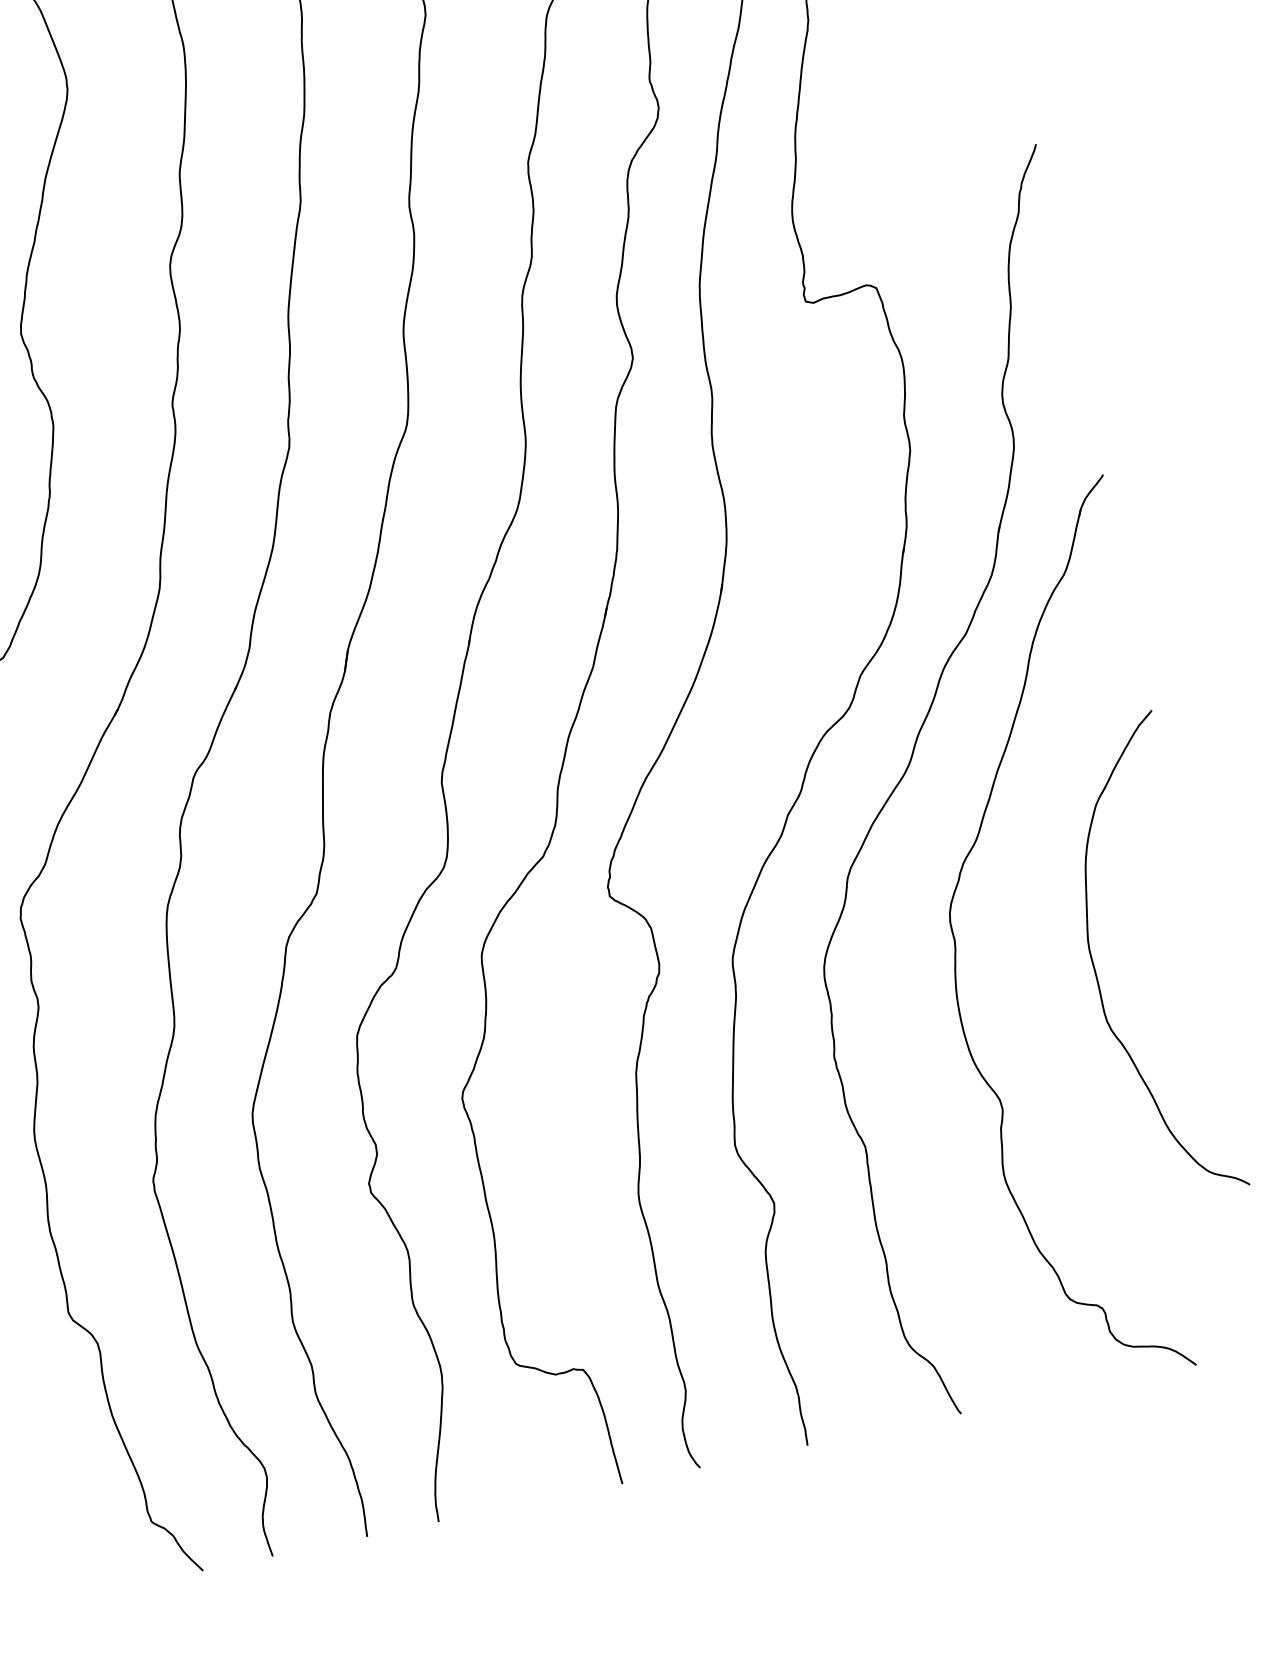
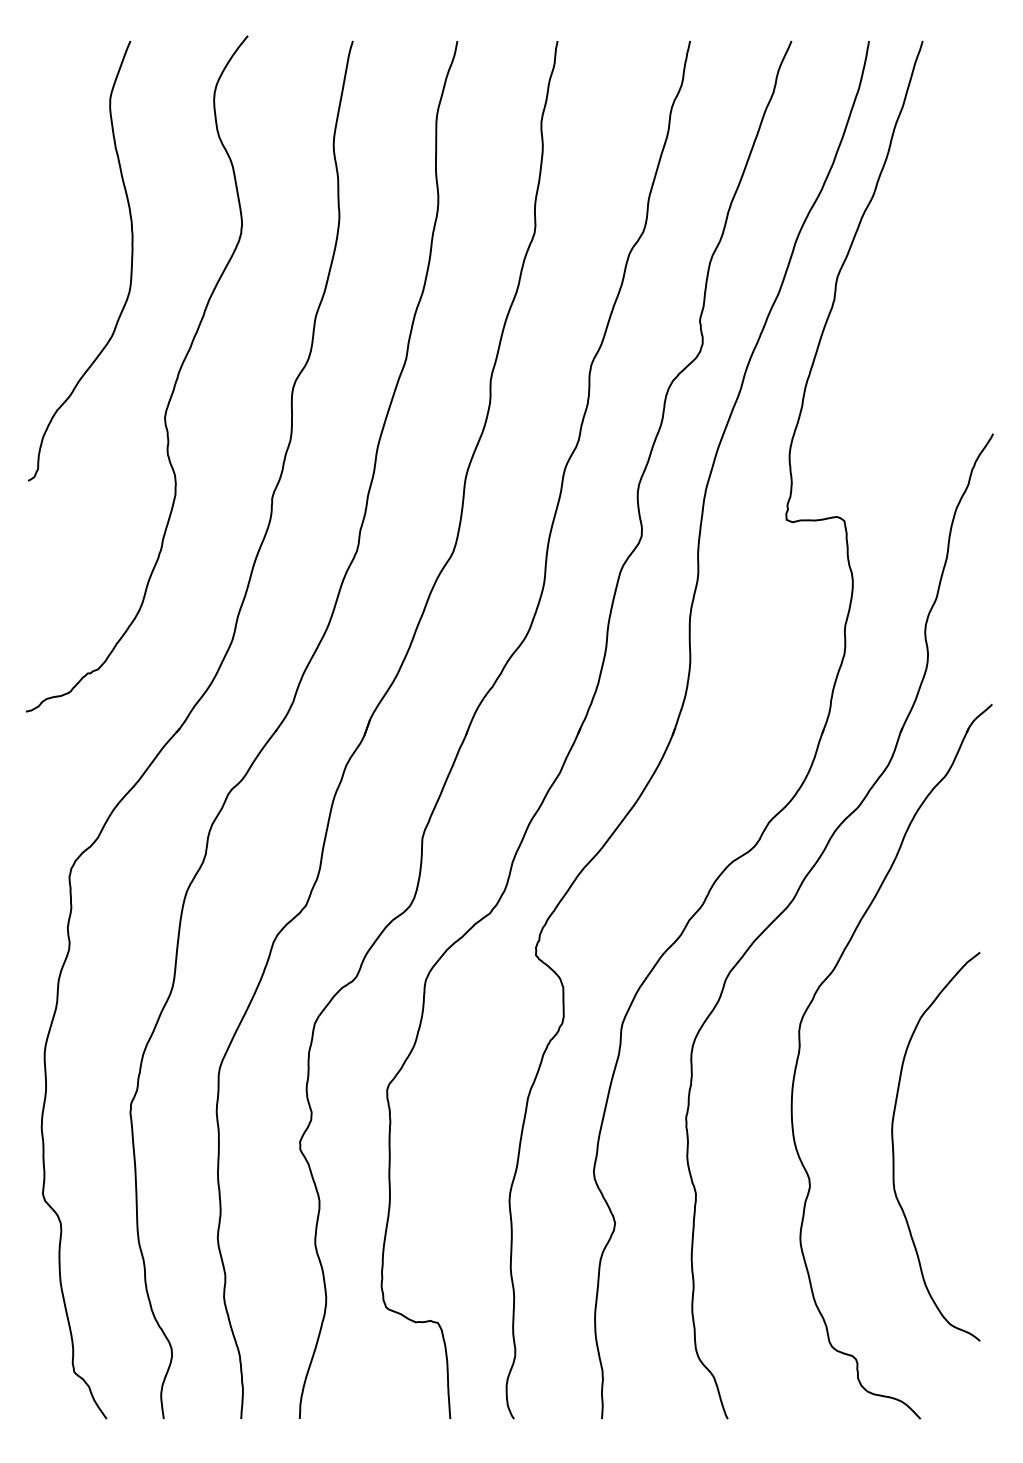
curve: (1097, 975) -> (894, 1151), moved

